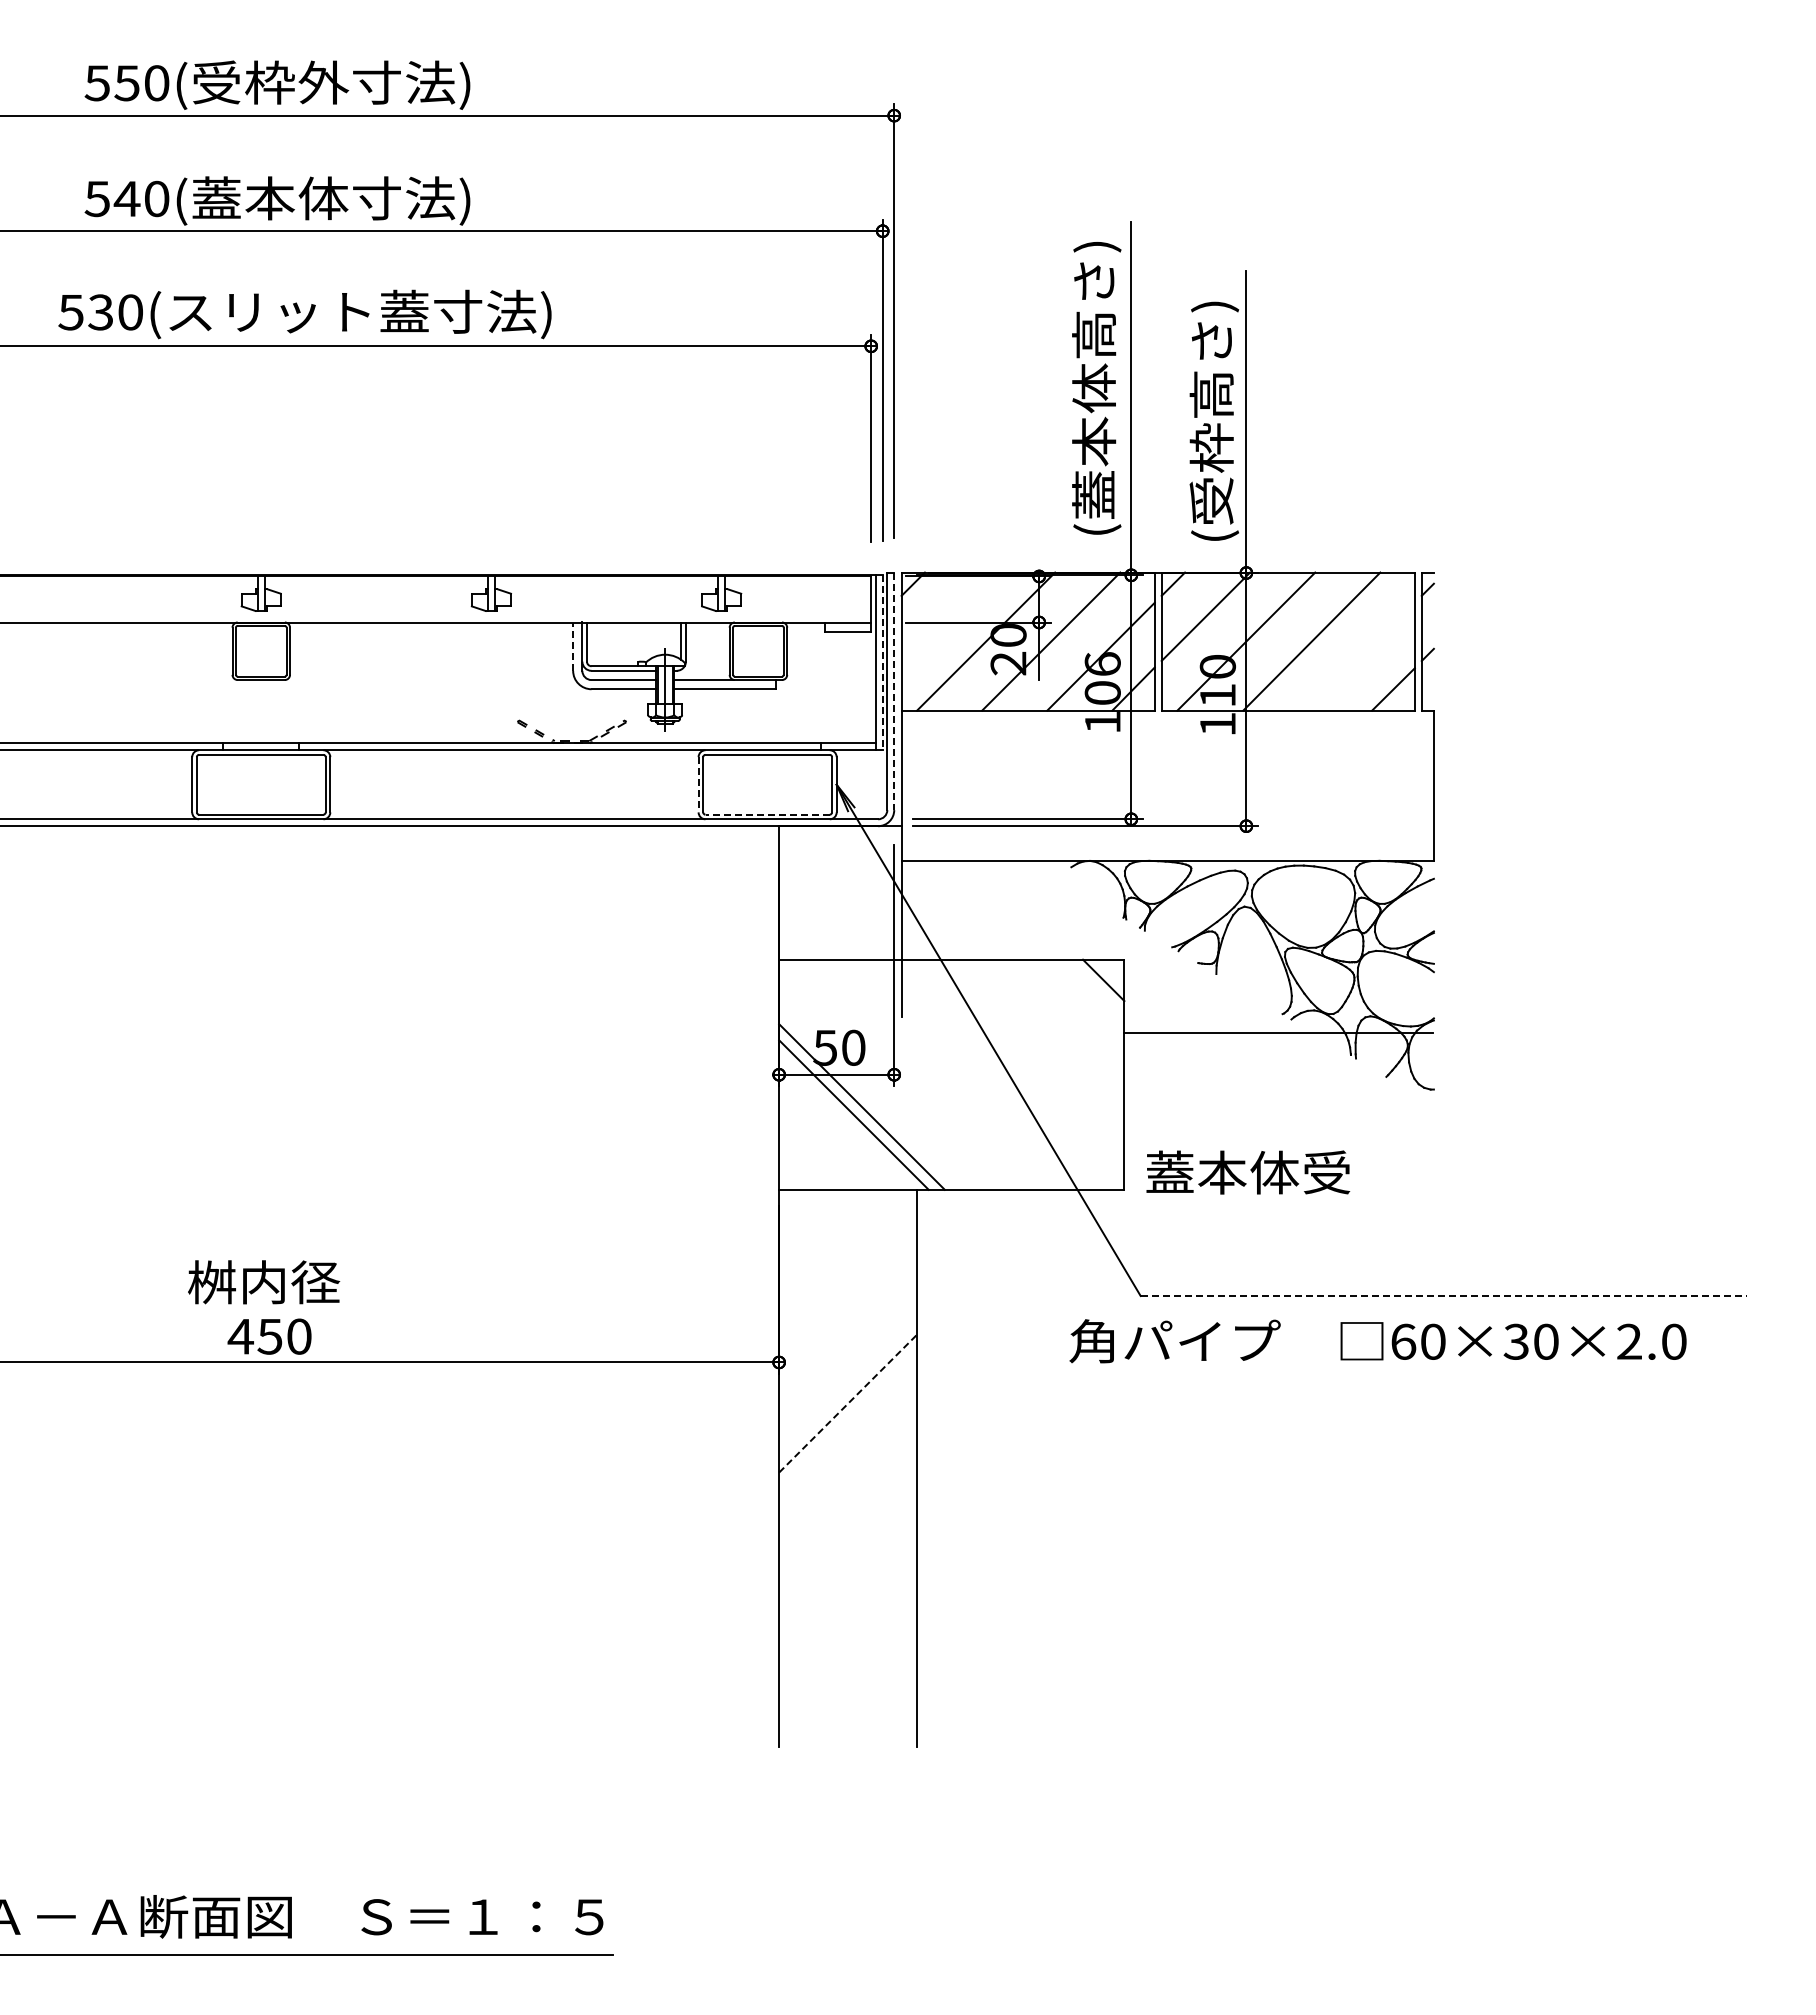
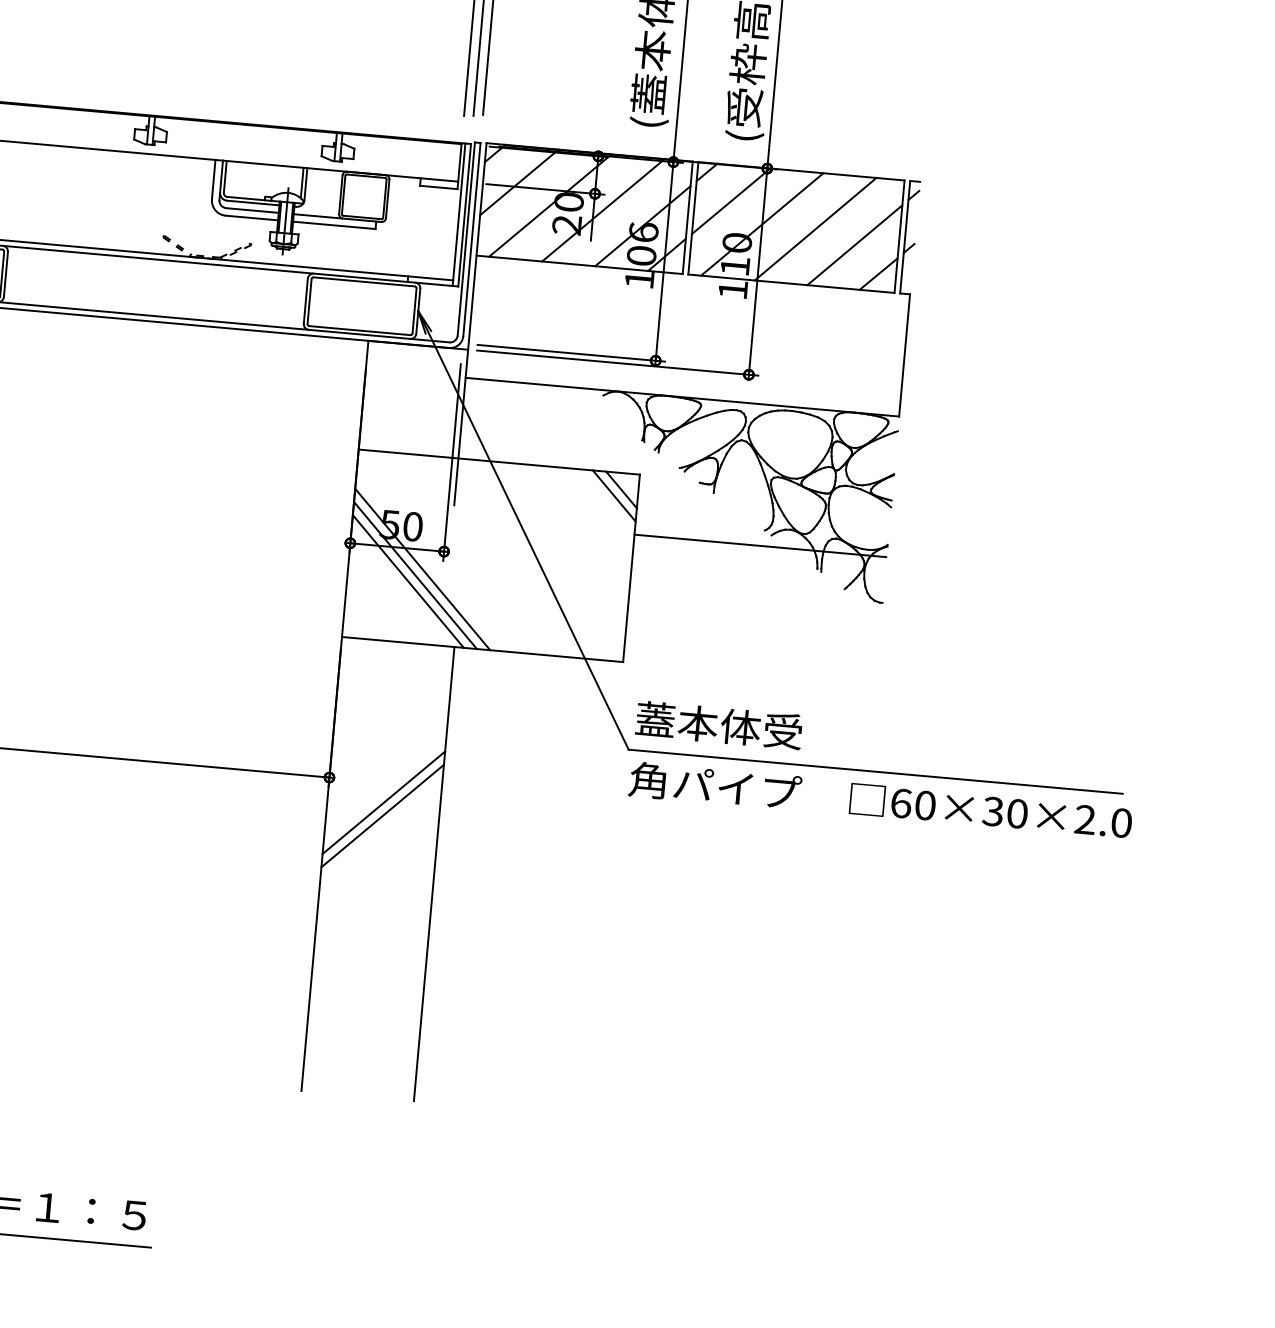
line: (945, 616) -> (519, 182), added
line: (573, 646) -> (214, 179), dashed -> solid
line: (1360, 656) -> (854, 244), added
line: (882, 663) -> (464, 215), dashed -> solid
line: (894, 691) -> (472, 239), dashed -> solid
line: (698, 784) -> (305, 301), dashed -> solid
line: (767, 814) -> (359, 330), dashed -> solid
line: (1095, 988) -> (614, 495), added
line: (870, 1098) -> (423, 569), added
text: (1248, 1172) -> (719, 725), moved
line: (1444, 1295) -> (876, 771), dashed -> solid
text: (1377, 1341) -> (880, 801), moved
line: (848, 1387) -> (384, 802), added
line: (848, 1403) -> (382, 816), dashed -> solid

